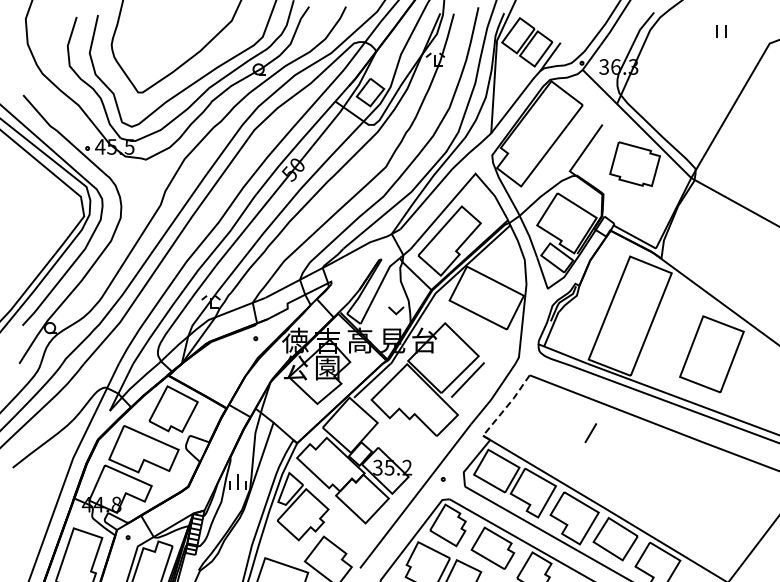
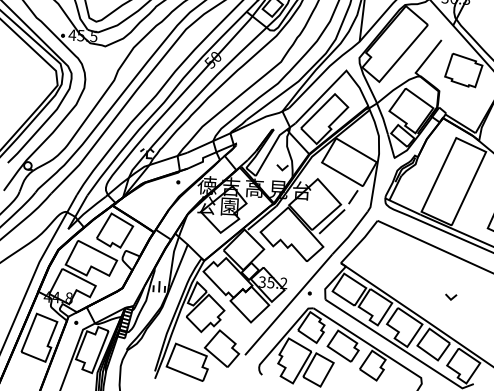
line: (507, 405) -> (360, 242), dashed -> solid
line: (590, 432) -> (353, 196), moved
part: (635, 473) -> (451, 297), added

